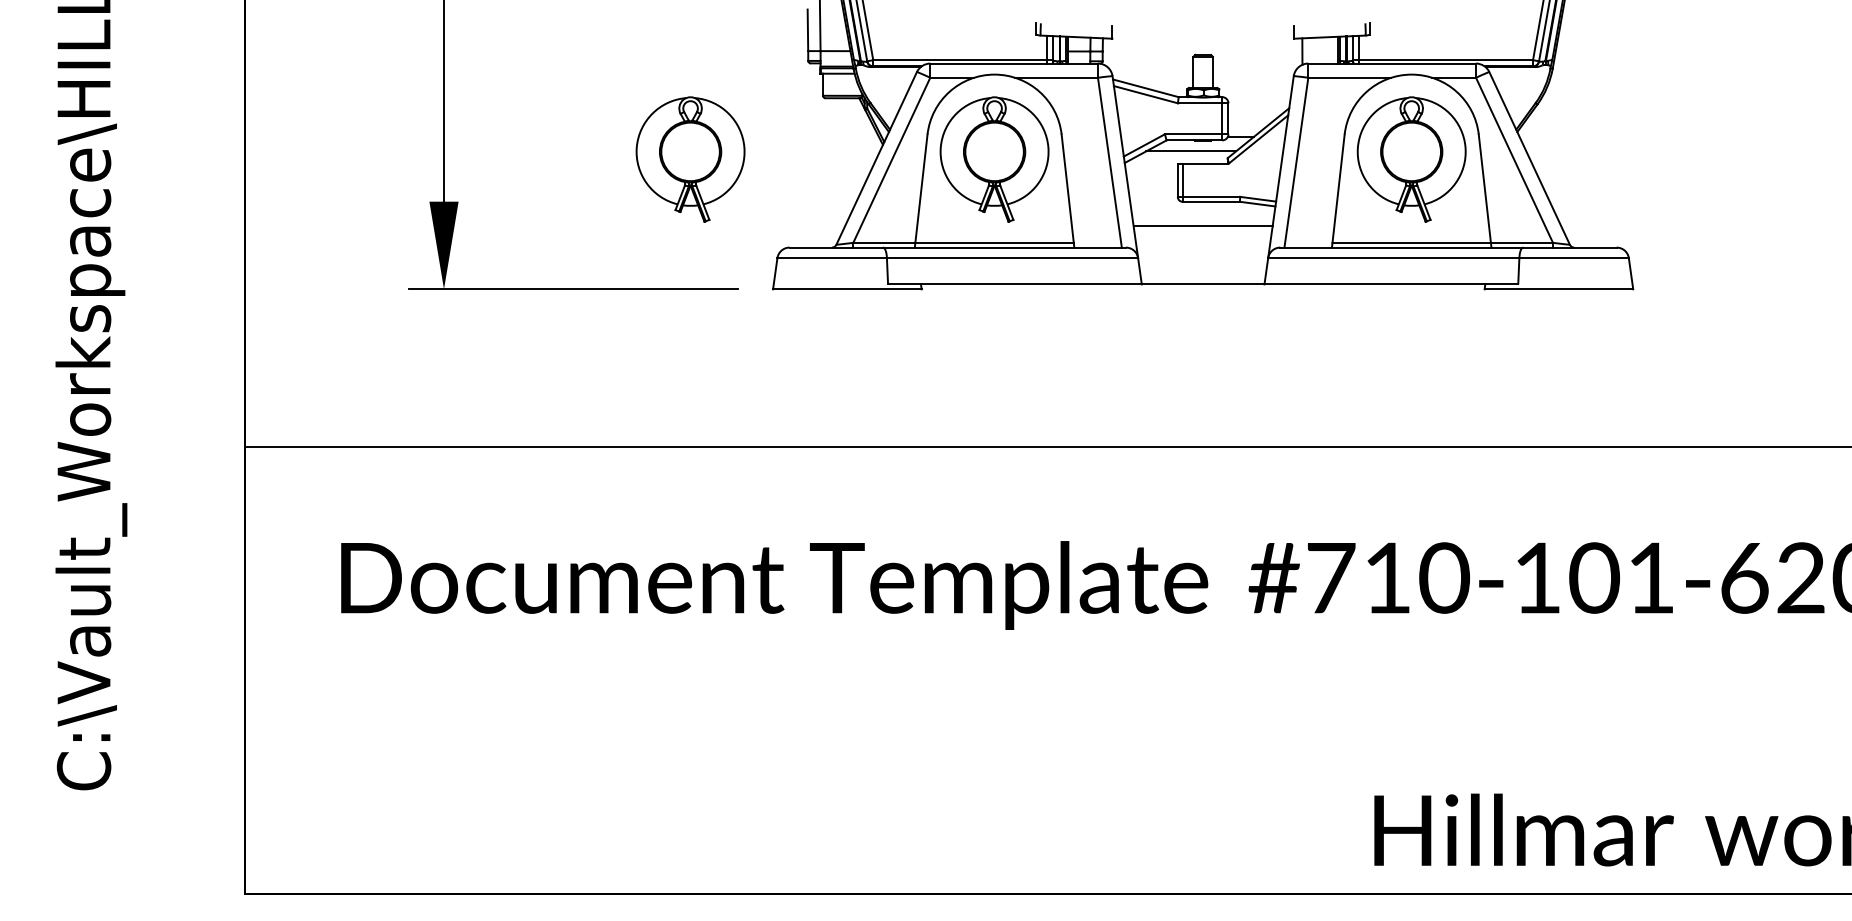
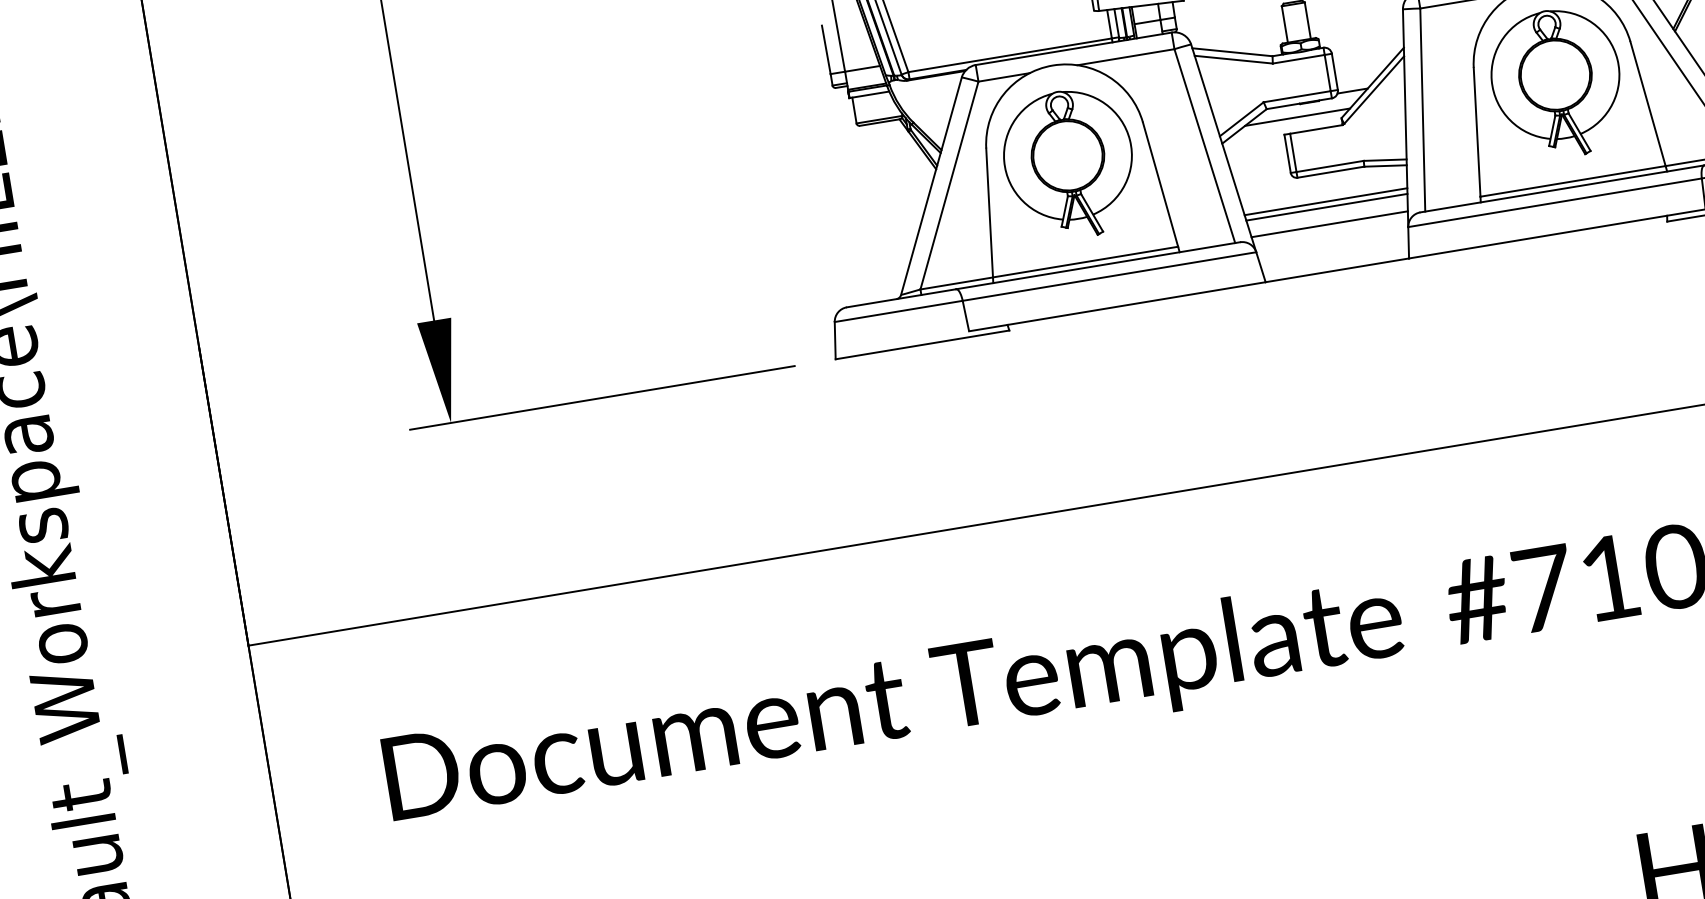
part: (690, 159) -> (714, 223), removed
line: (1203, 230) -> (1327, 207), added
line: (1203, 244) -> (1330, 223), added

